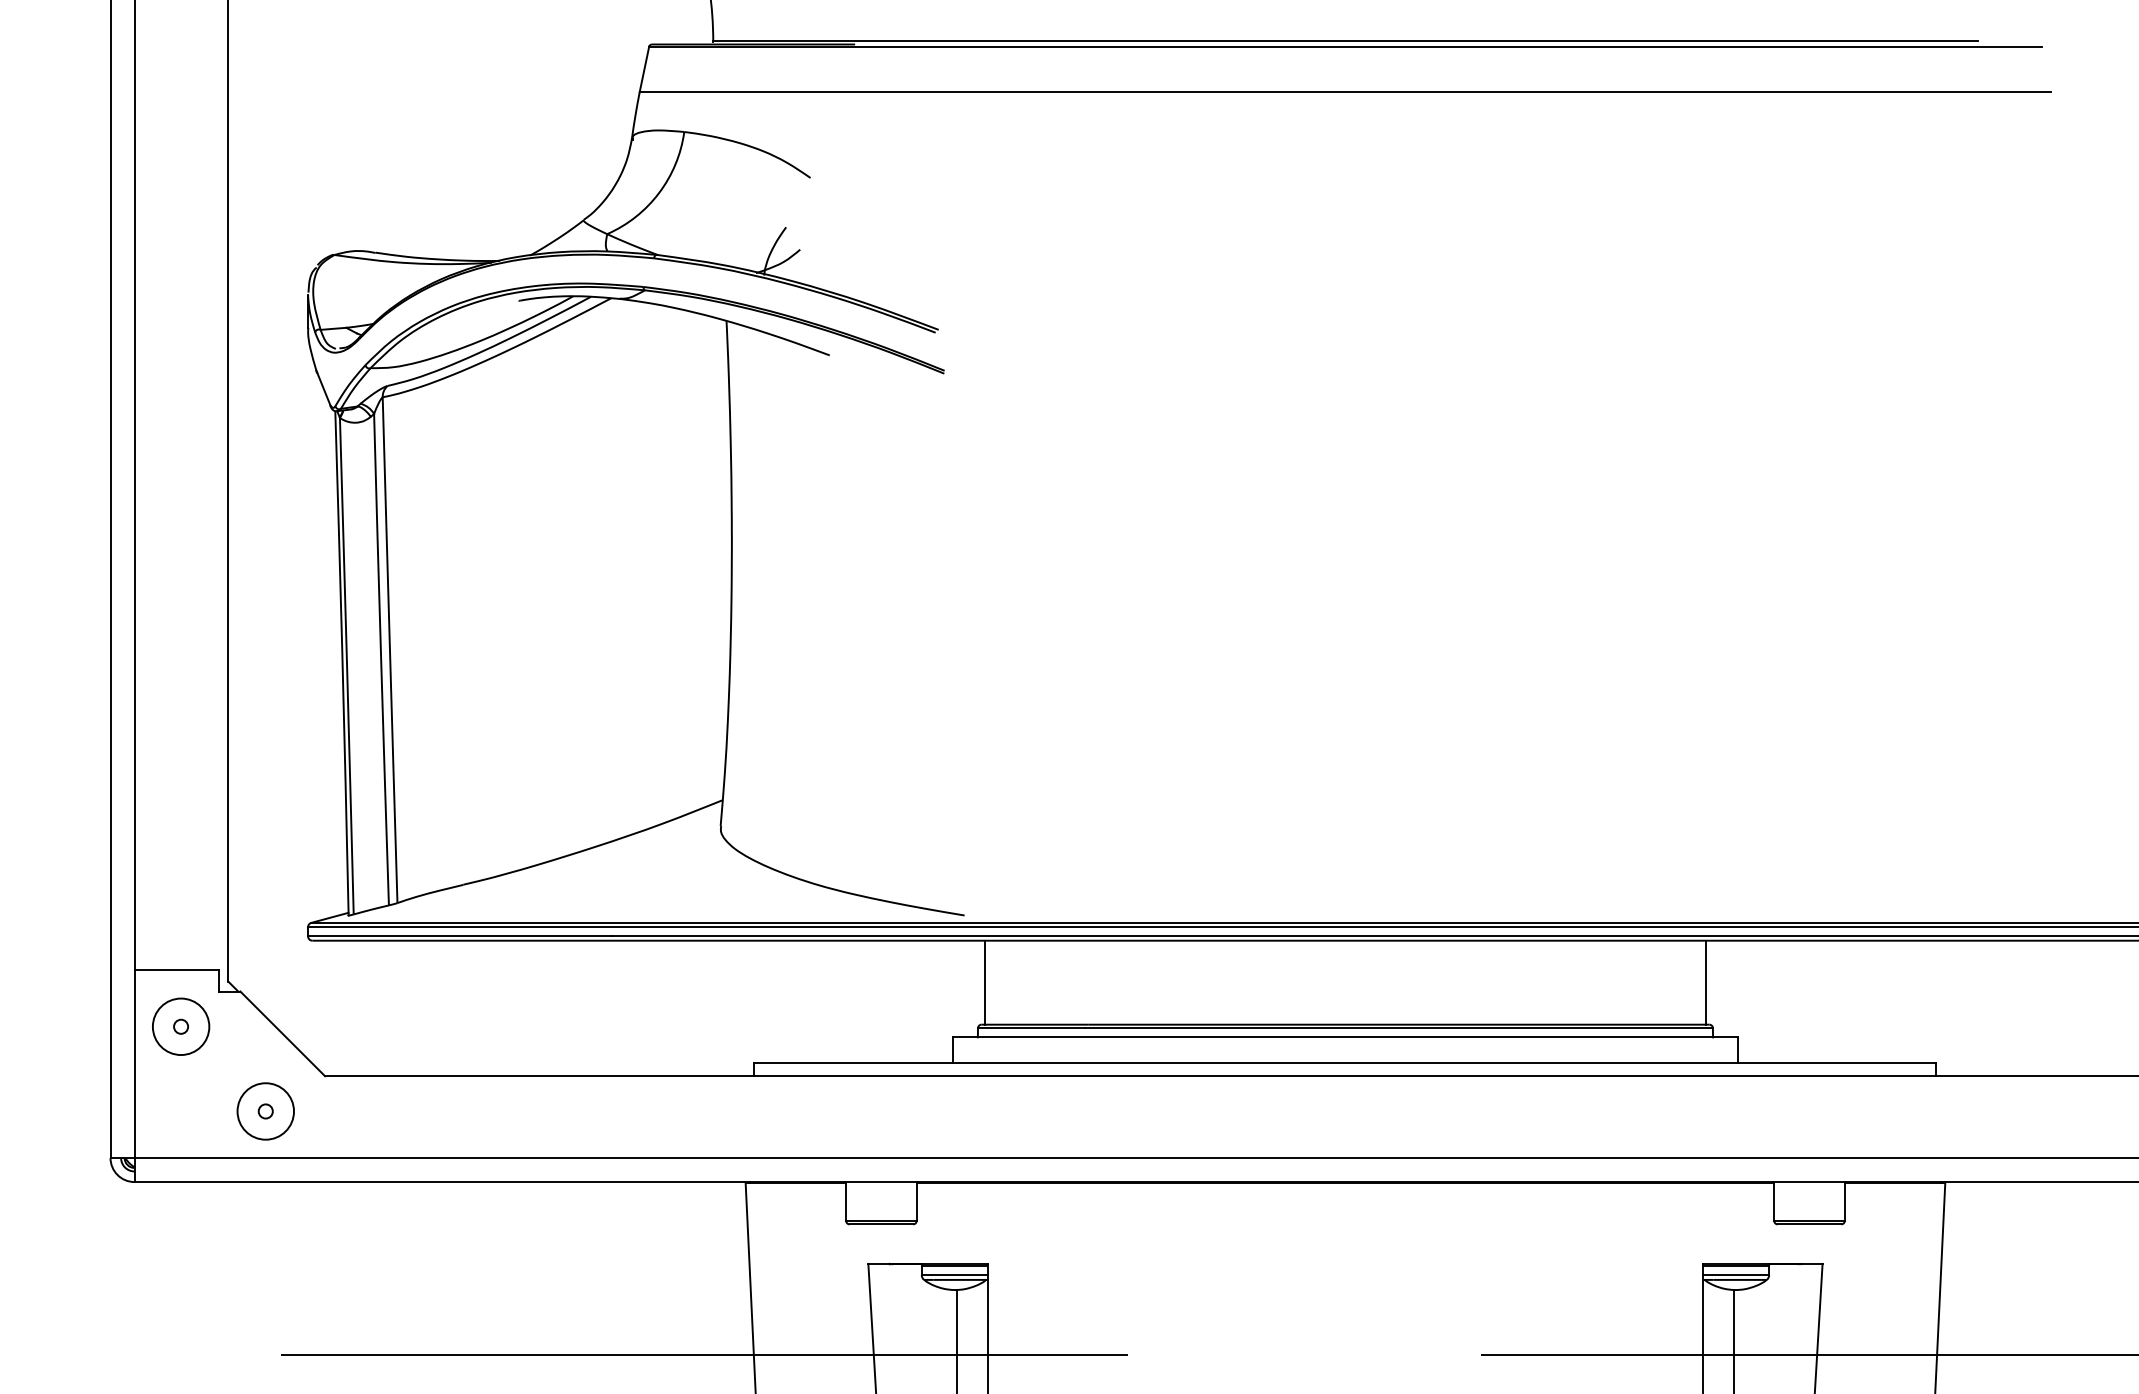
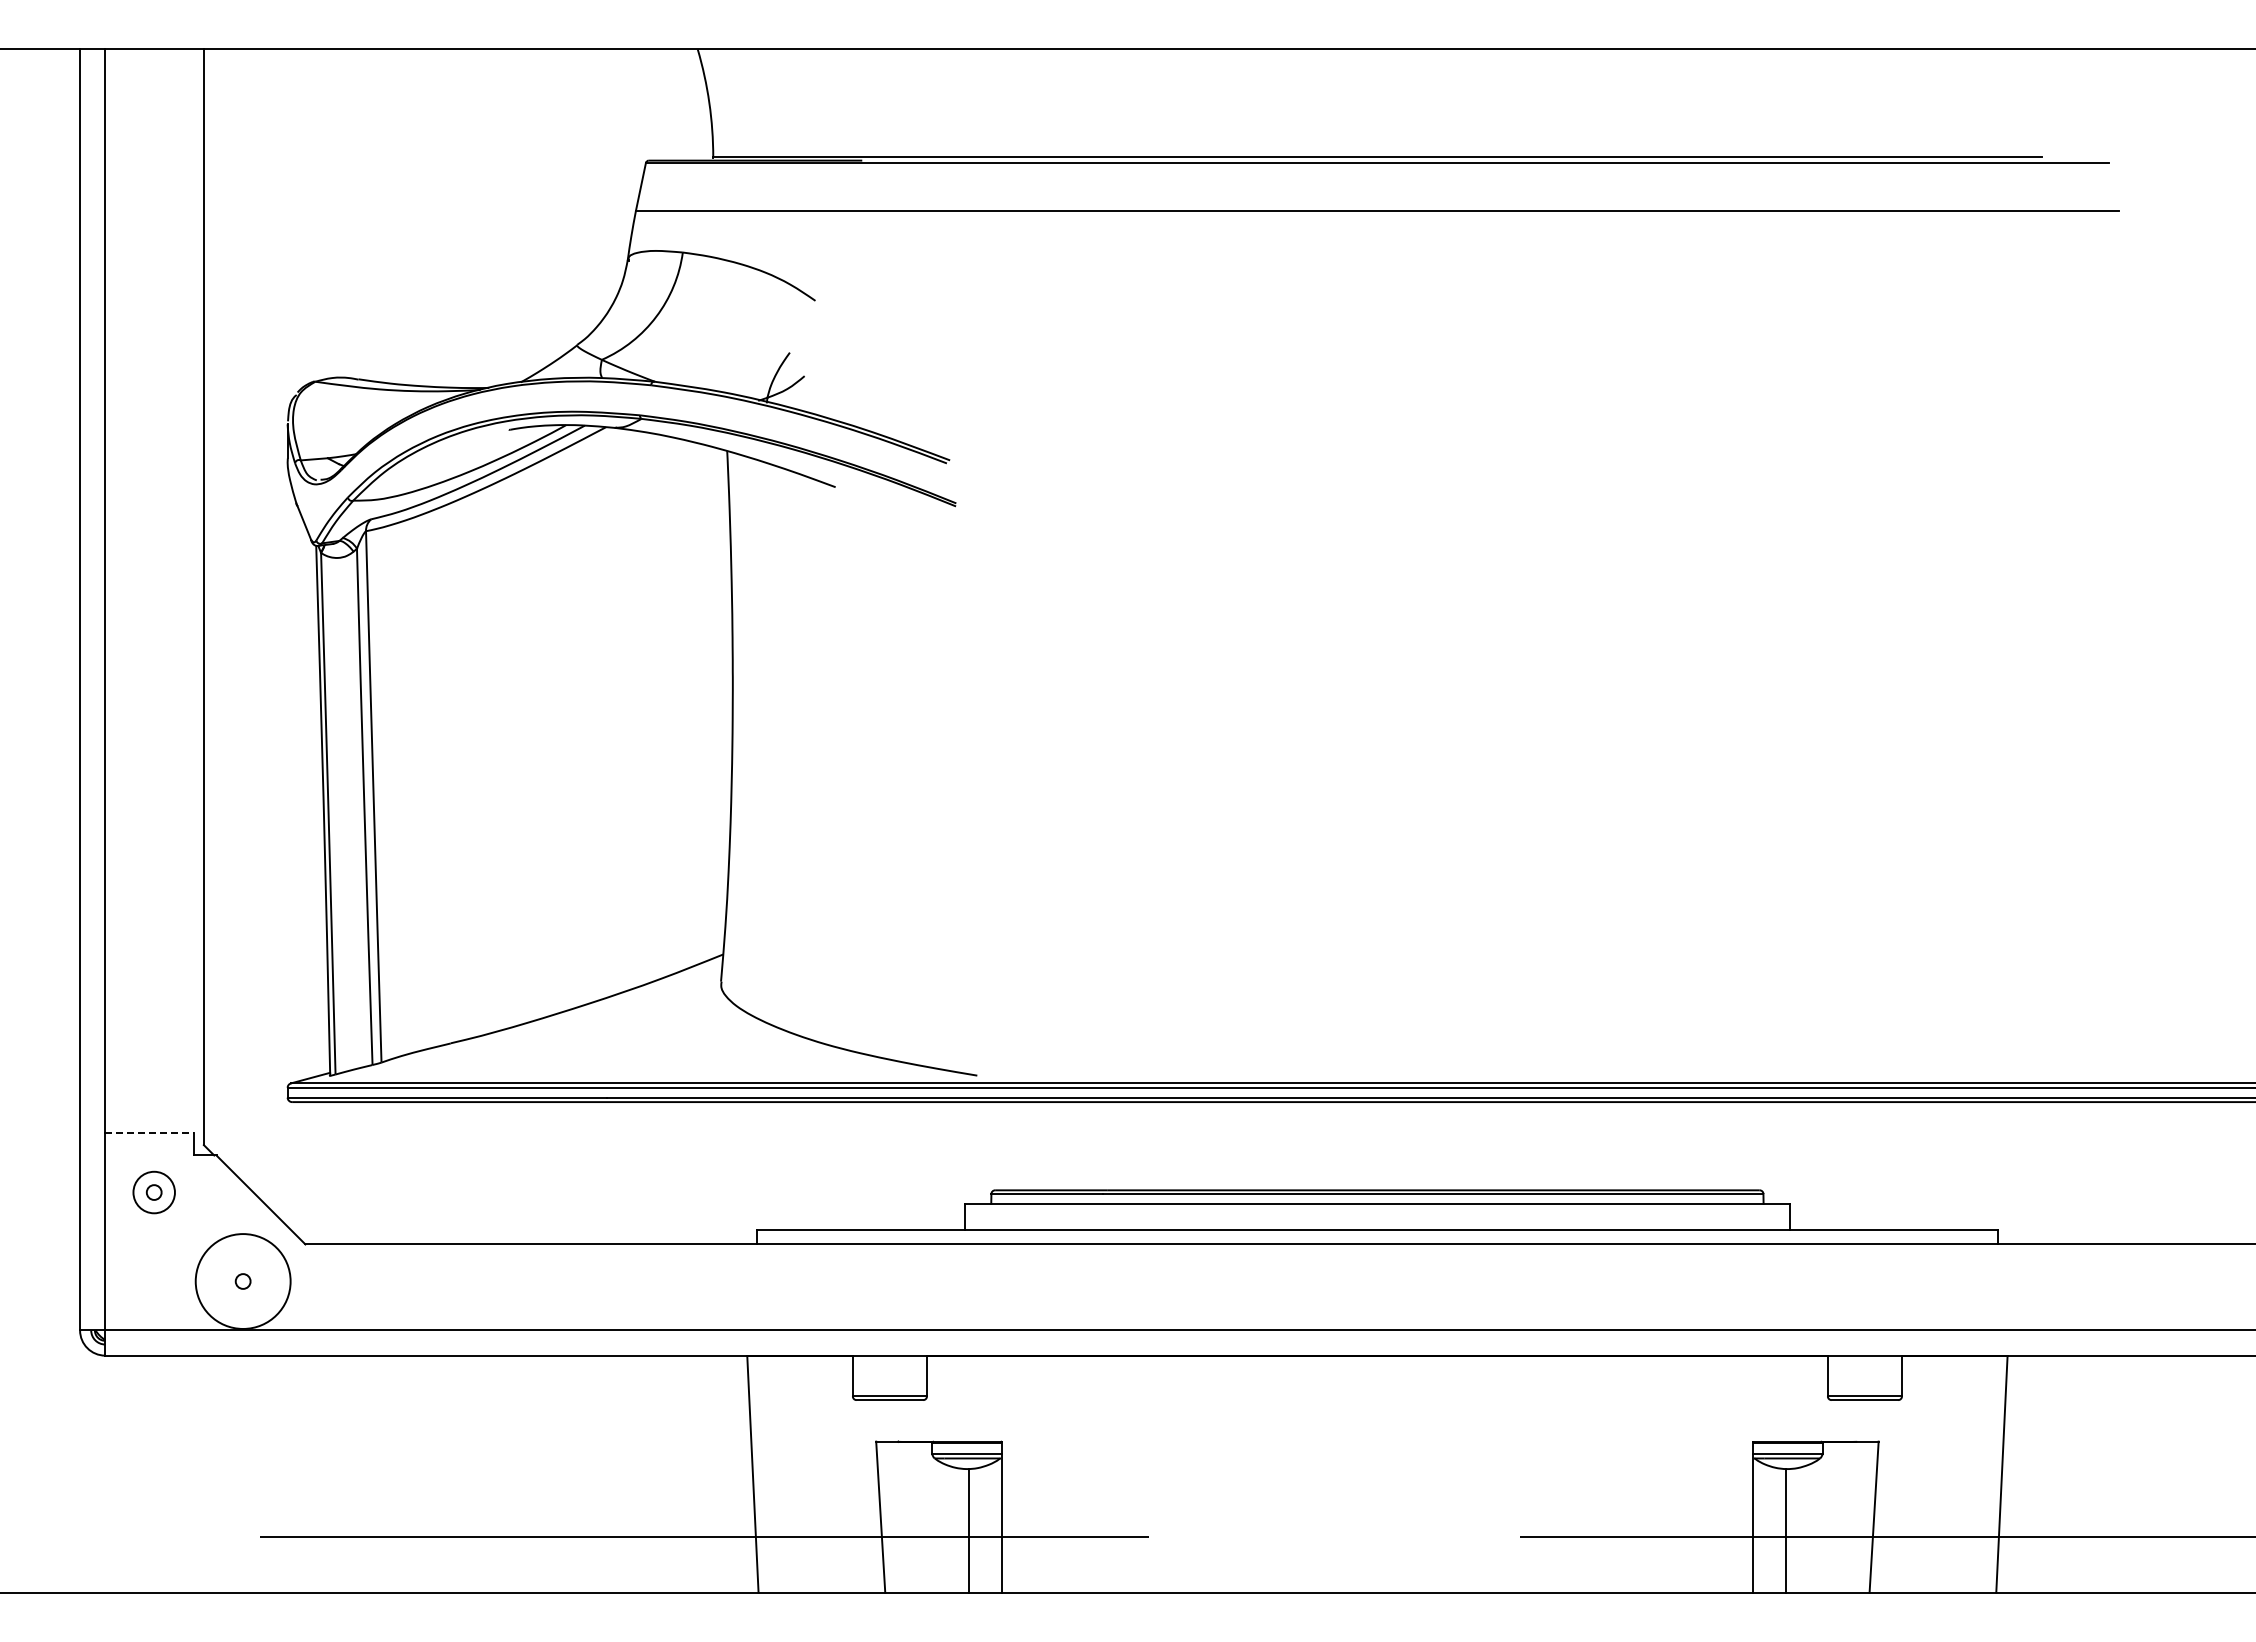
line: (177, 970) -> (150, 1133), solid -> dashed
line: (984, 982) -> (998, 1146), removed
line: (1706, 982) -> (1756, 1146), removed
circle: (180, 1026) -> (153, 1192), size x0.7
circle: (265, 1111) -> (242, 1281), size x1.6

